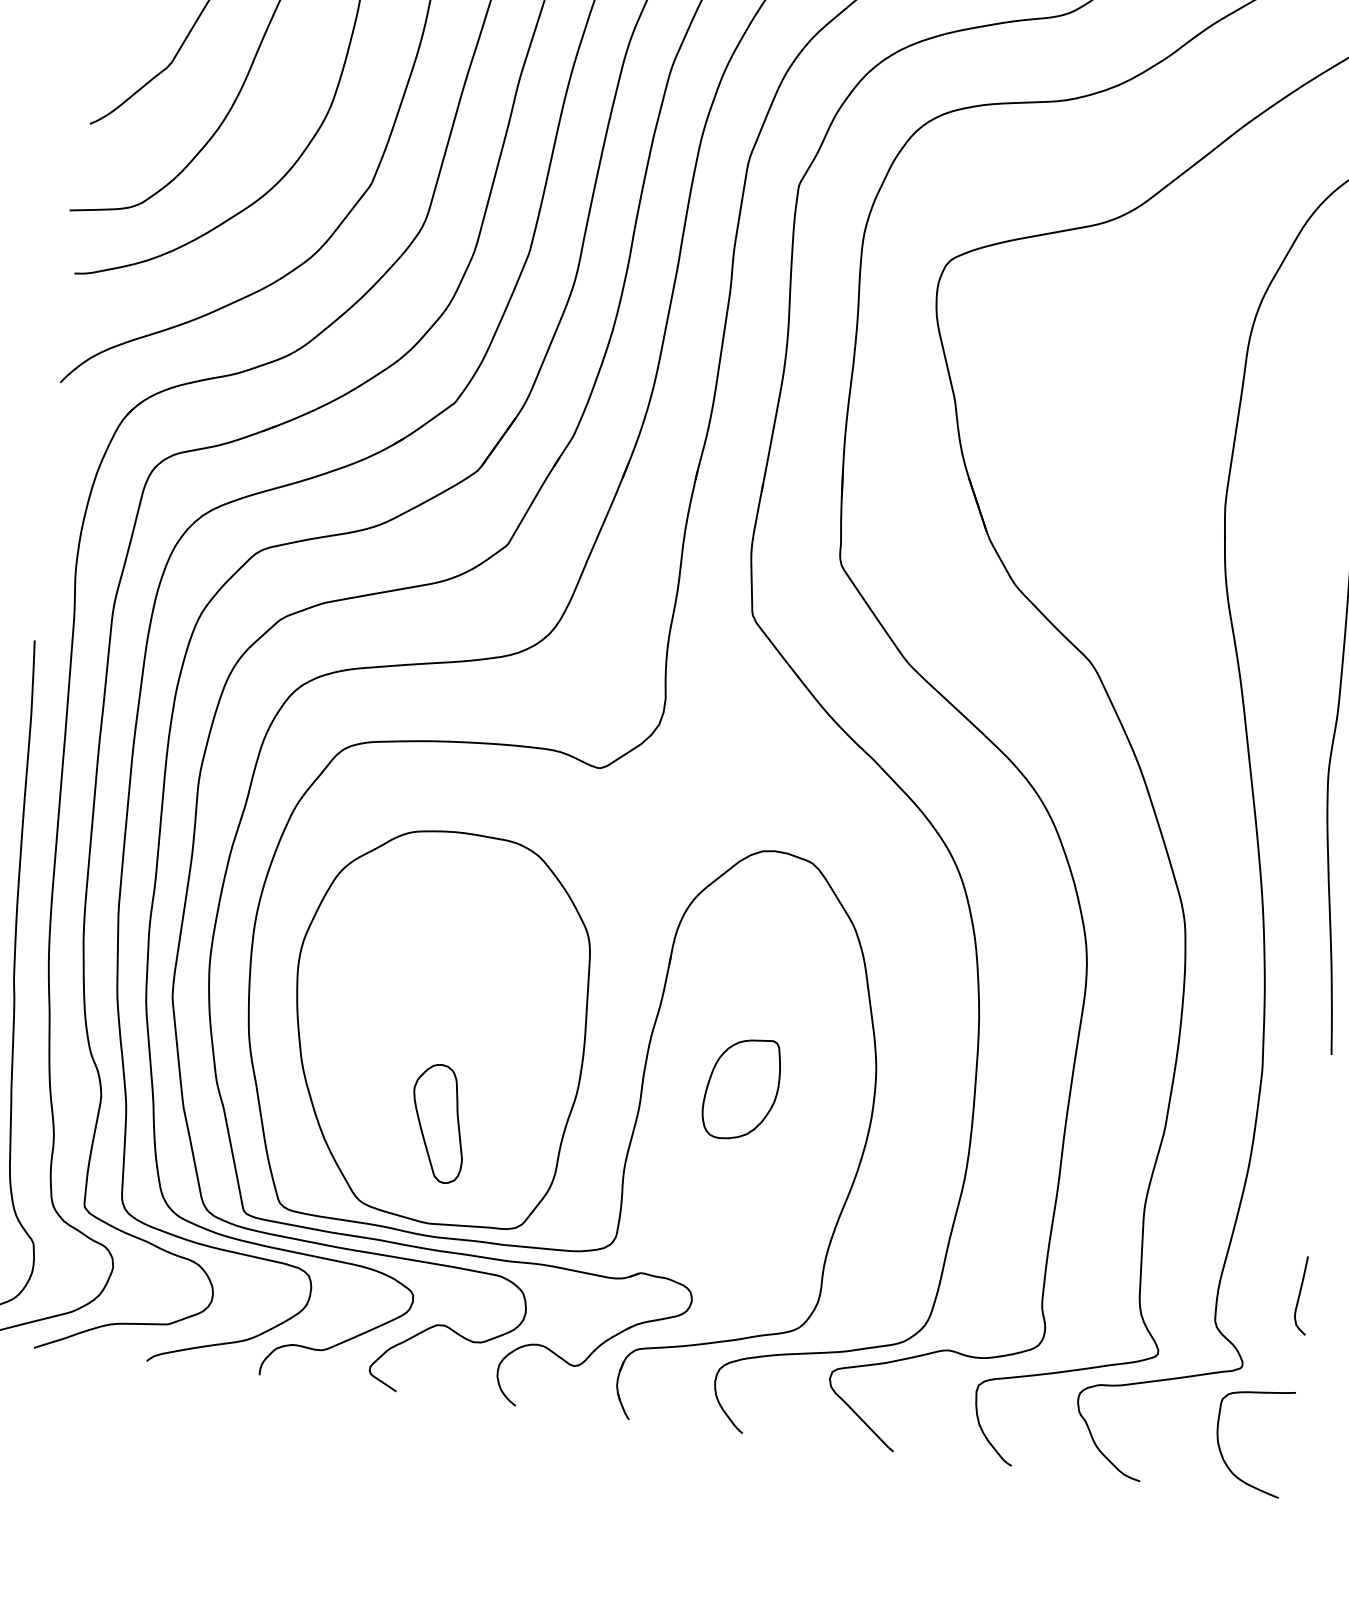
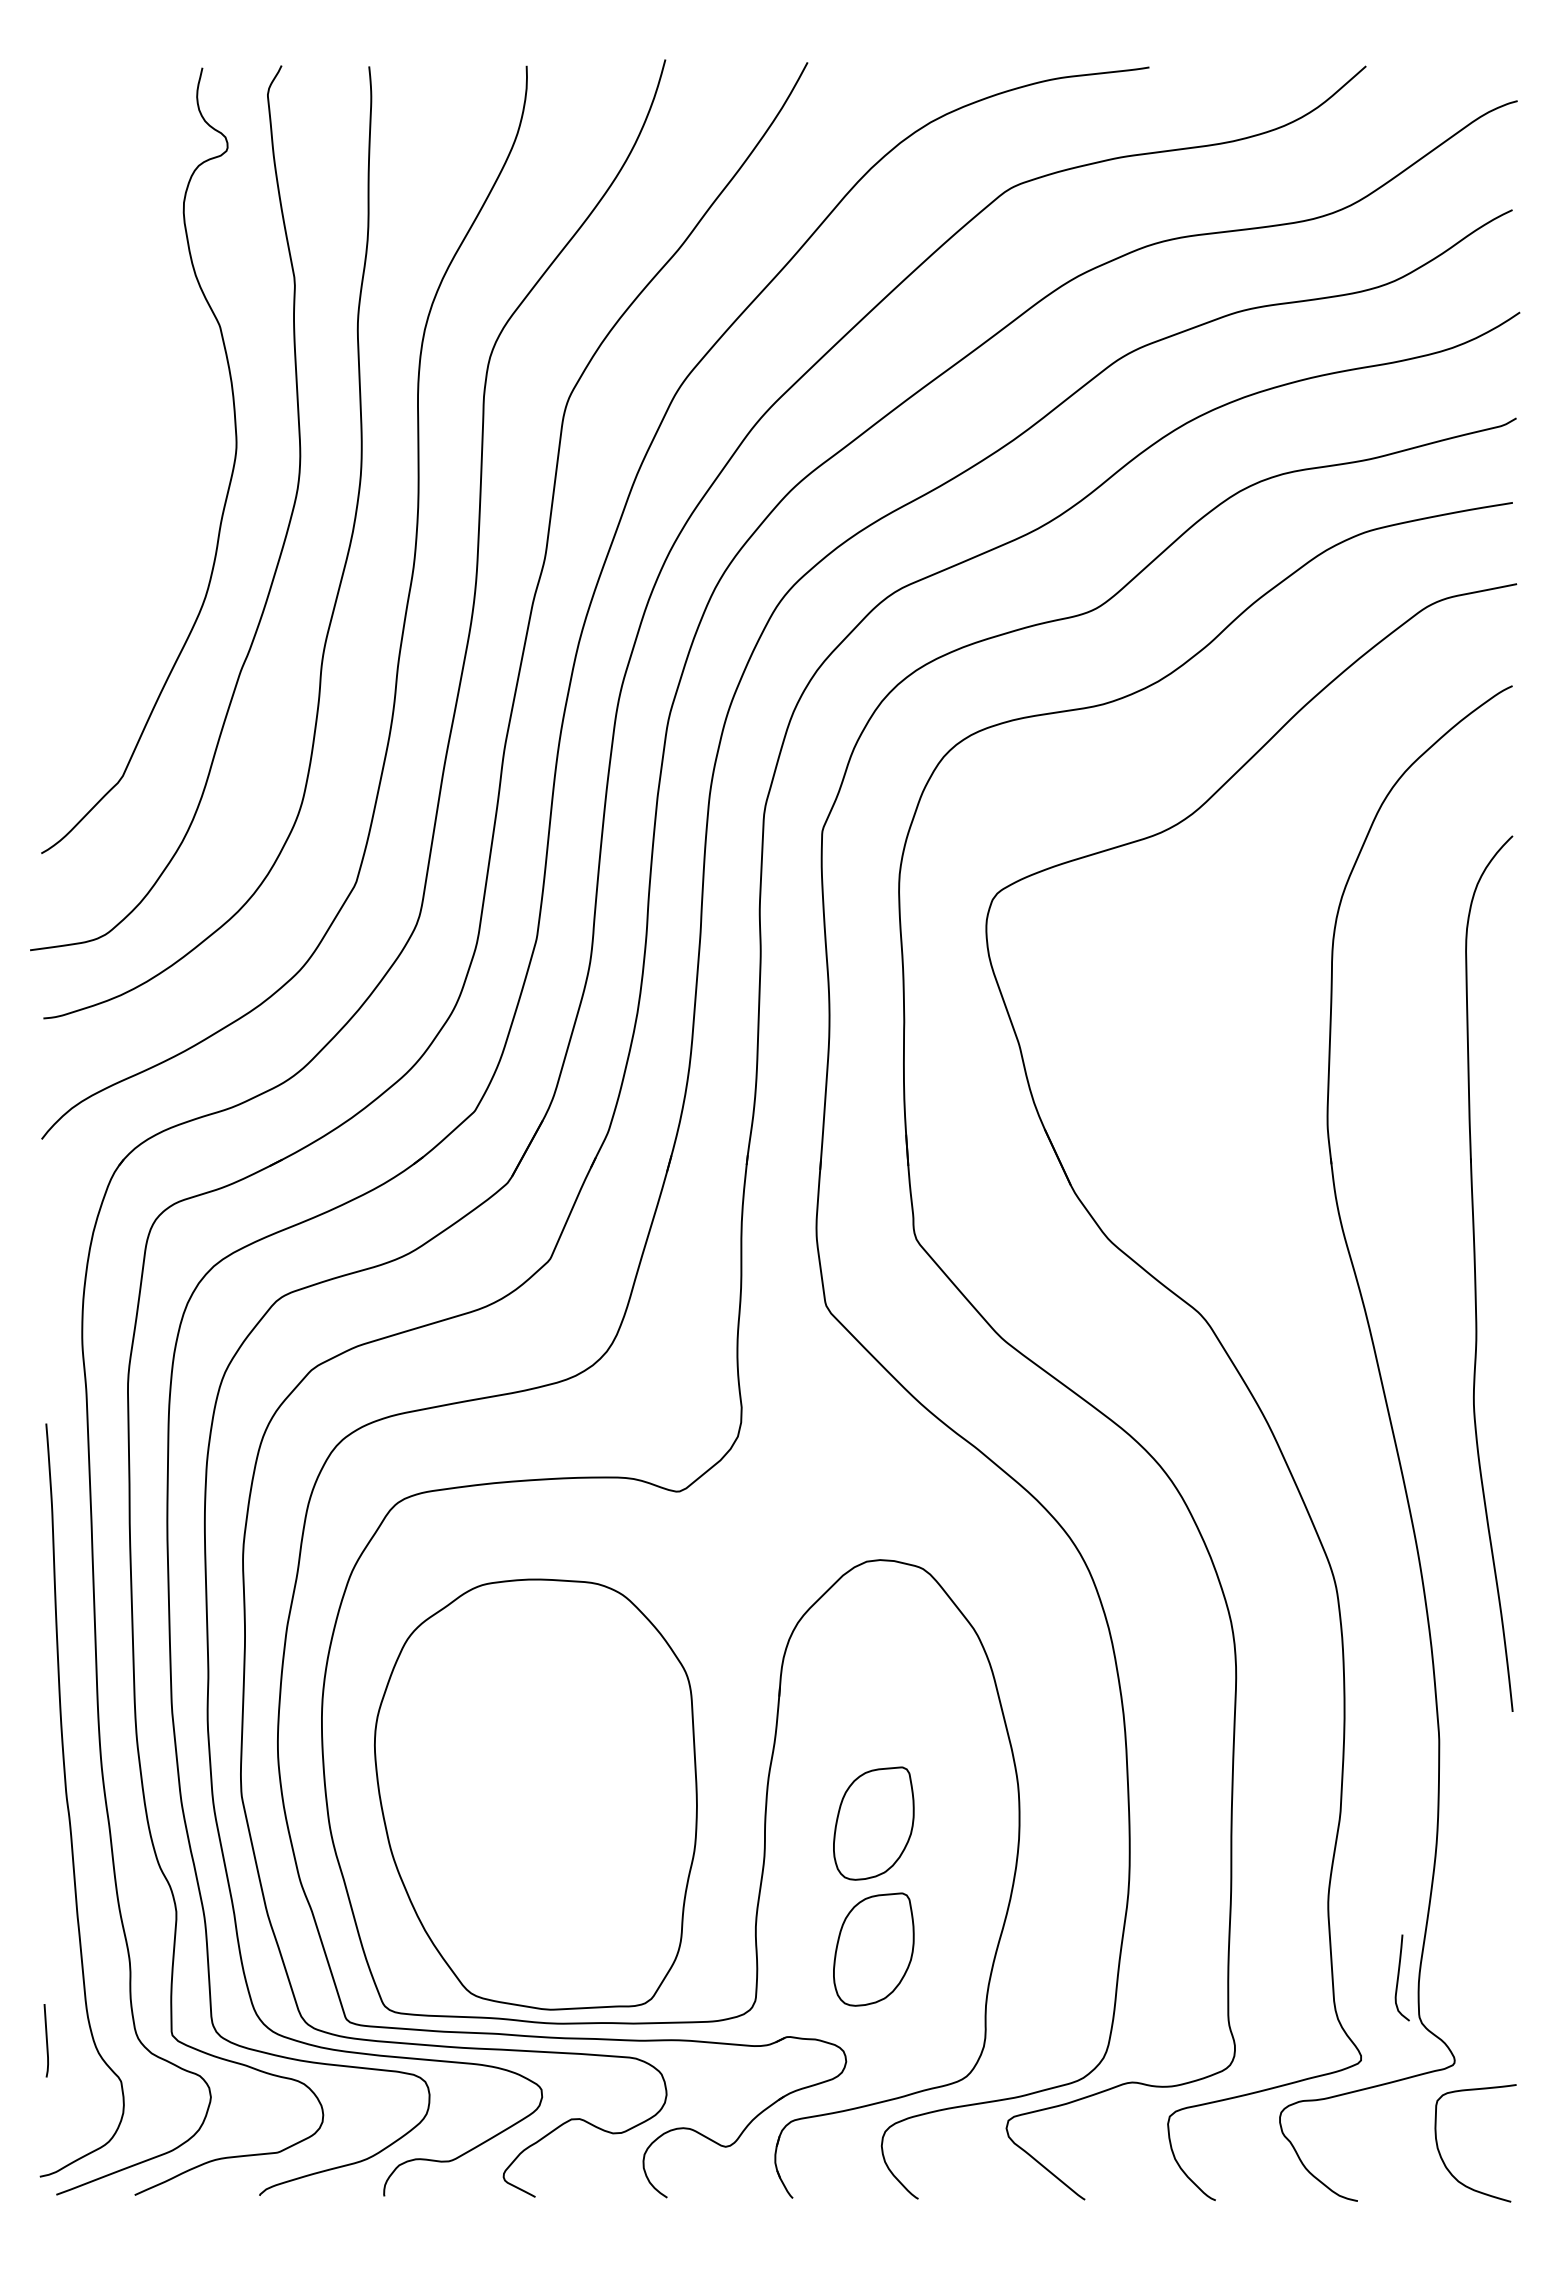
part: (438, 1123) -> (547, 1899), removed
part: (728, 1202) -> (873, 1949), added
curve: (1300, 1294) -> (1399, 1976), moved

